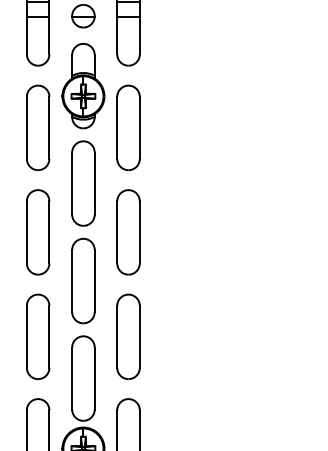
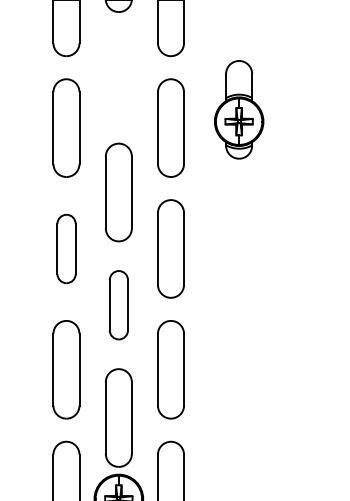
part: (83, 85) -> (239, 109), moved
part: (38, 232) -> (66, 249), size x0.7
part: (83, 280) -> (118, 304), size x0.7

